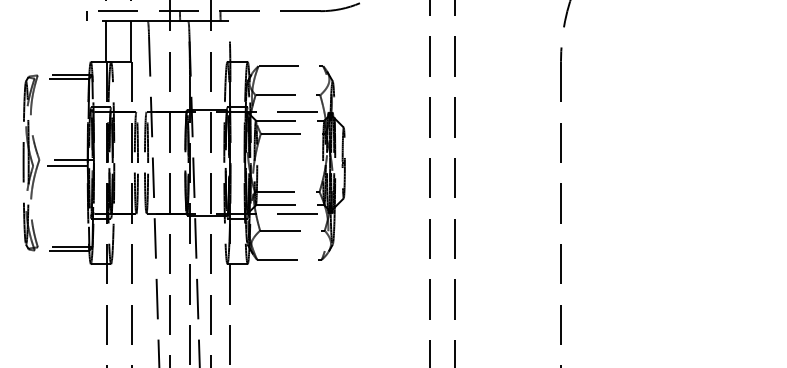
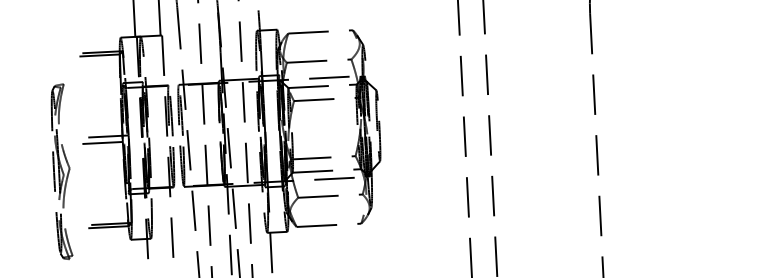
part: (31, 162) -> (61, 171), moved

